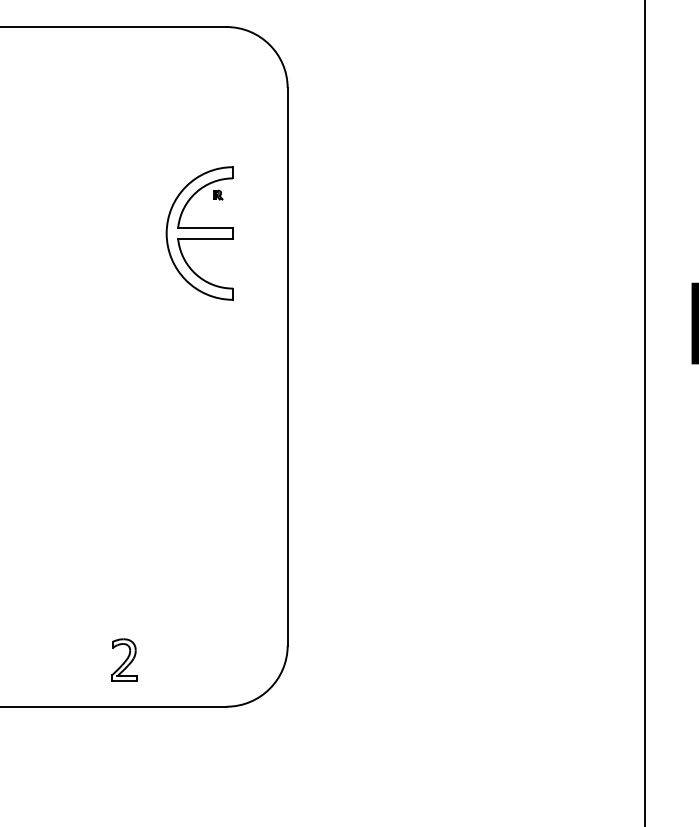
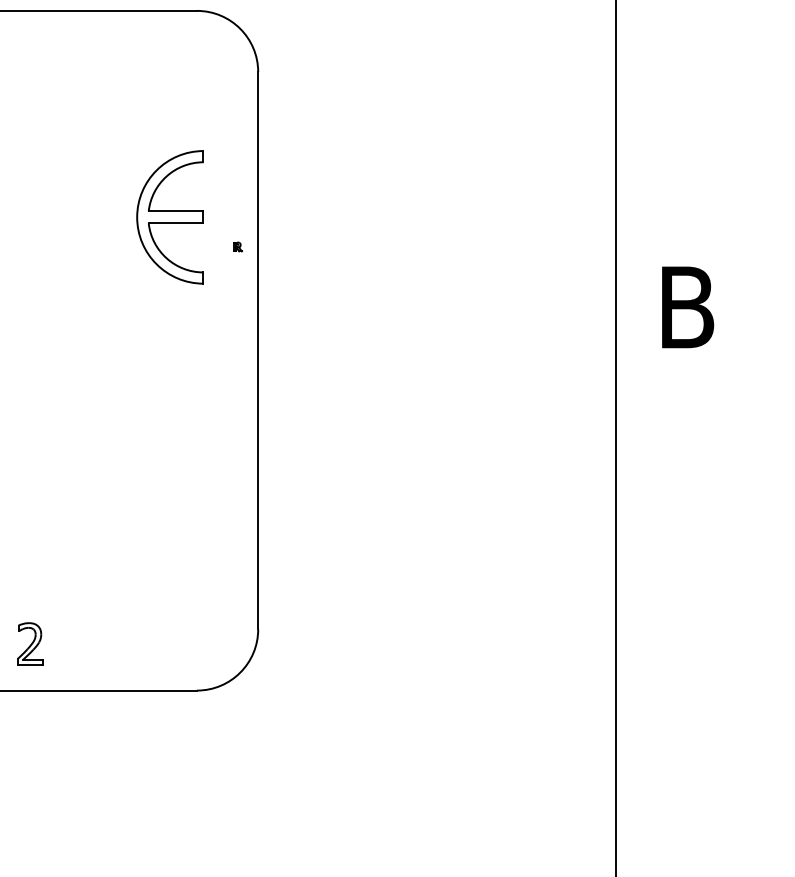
part: (218, 194) -> (237, 246), moved
part: (125, 659) -> (30, 643), moved

